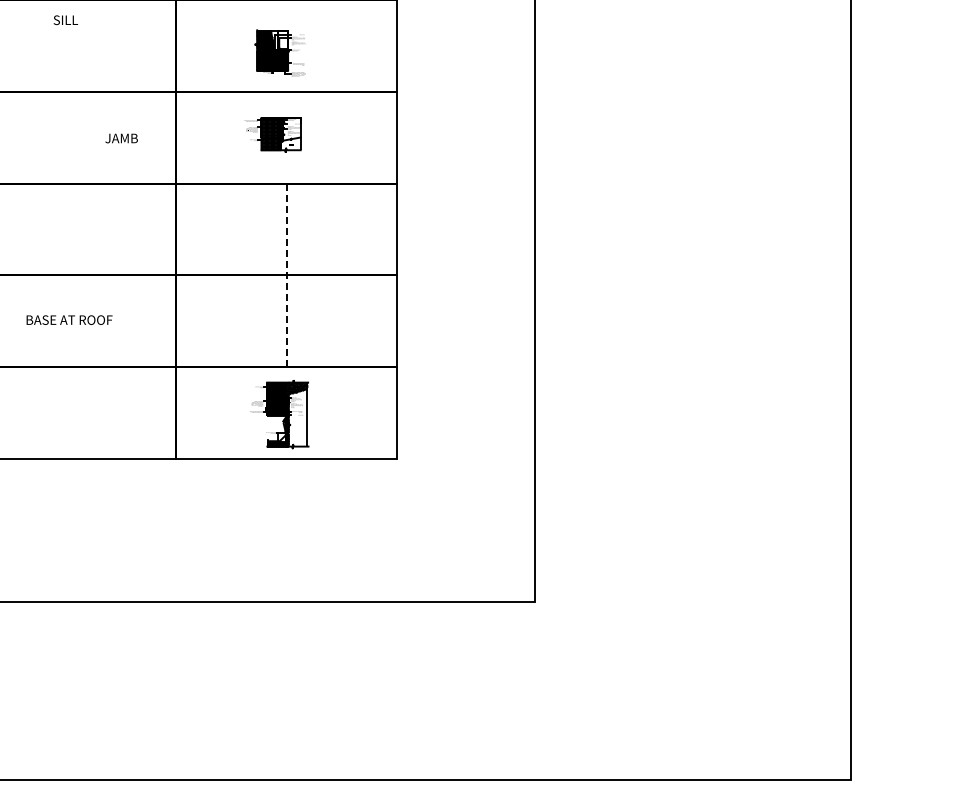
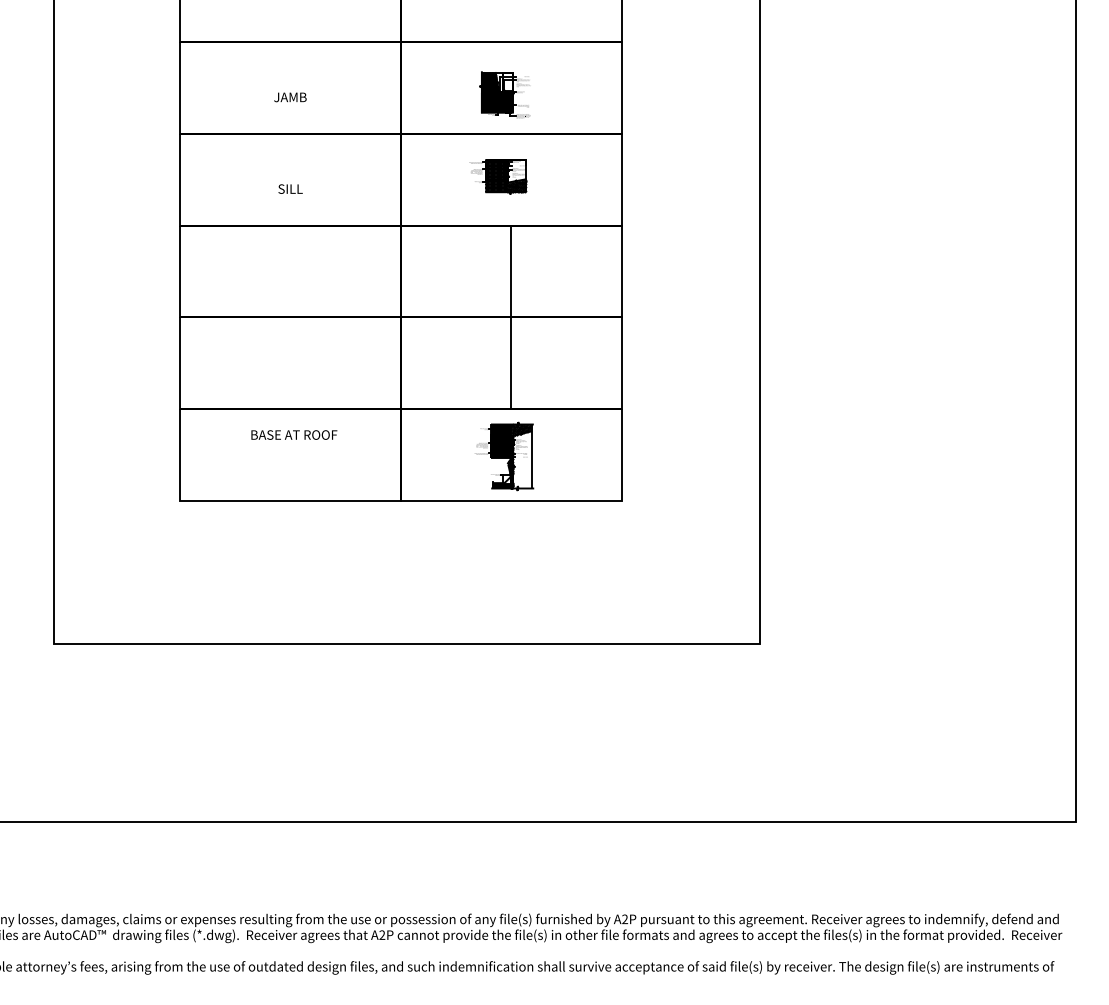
text: (65, 19) -> (290, 188), moved
text: (121, 138) -> (290, 97), moved
hatch: (290, 143) -> (515, 185), added
line: (286, 275) -> (511, 317), dashed -> solid
text: (69, 319) -> (294, 434), moved

